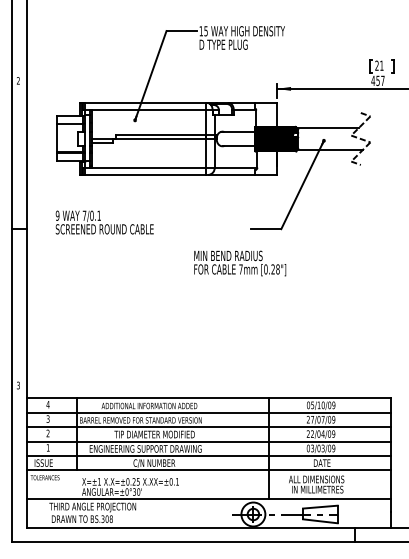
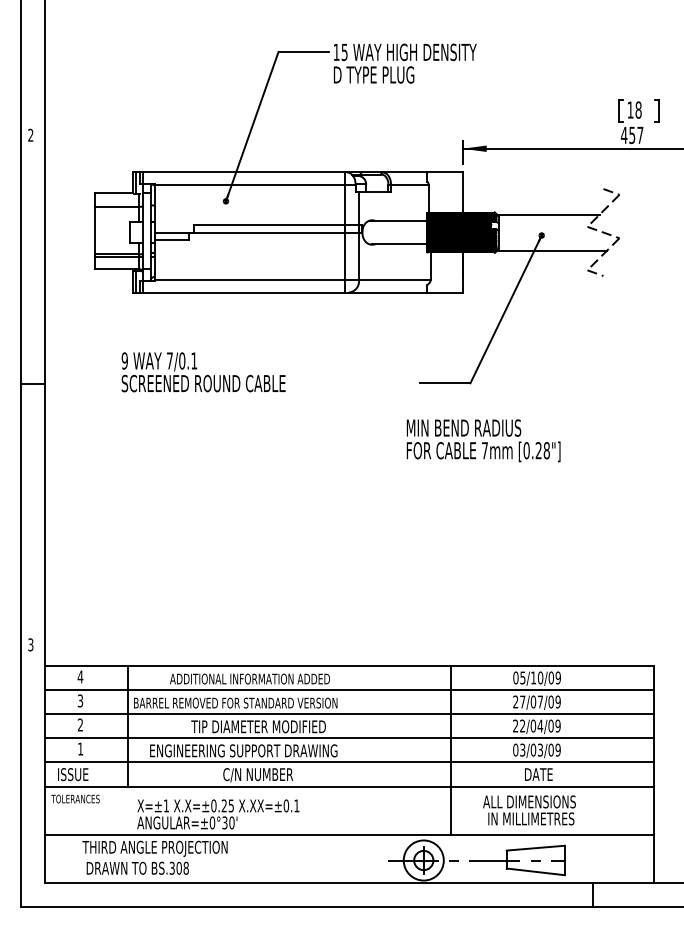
text: (379, 65) -> (634, 109), 21 -> 18
text: (104, 222) -> (203, 372), moved
text: (240, 263) -> (484, 440), moved

